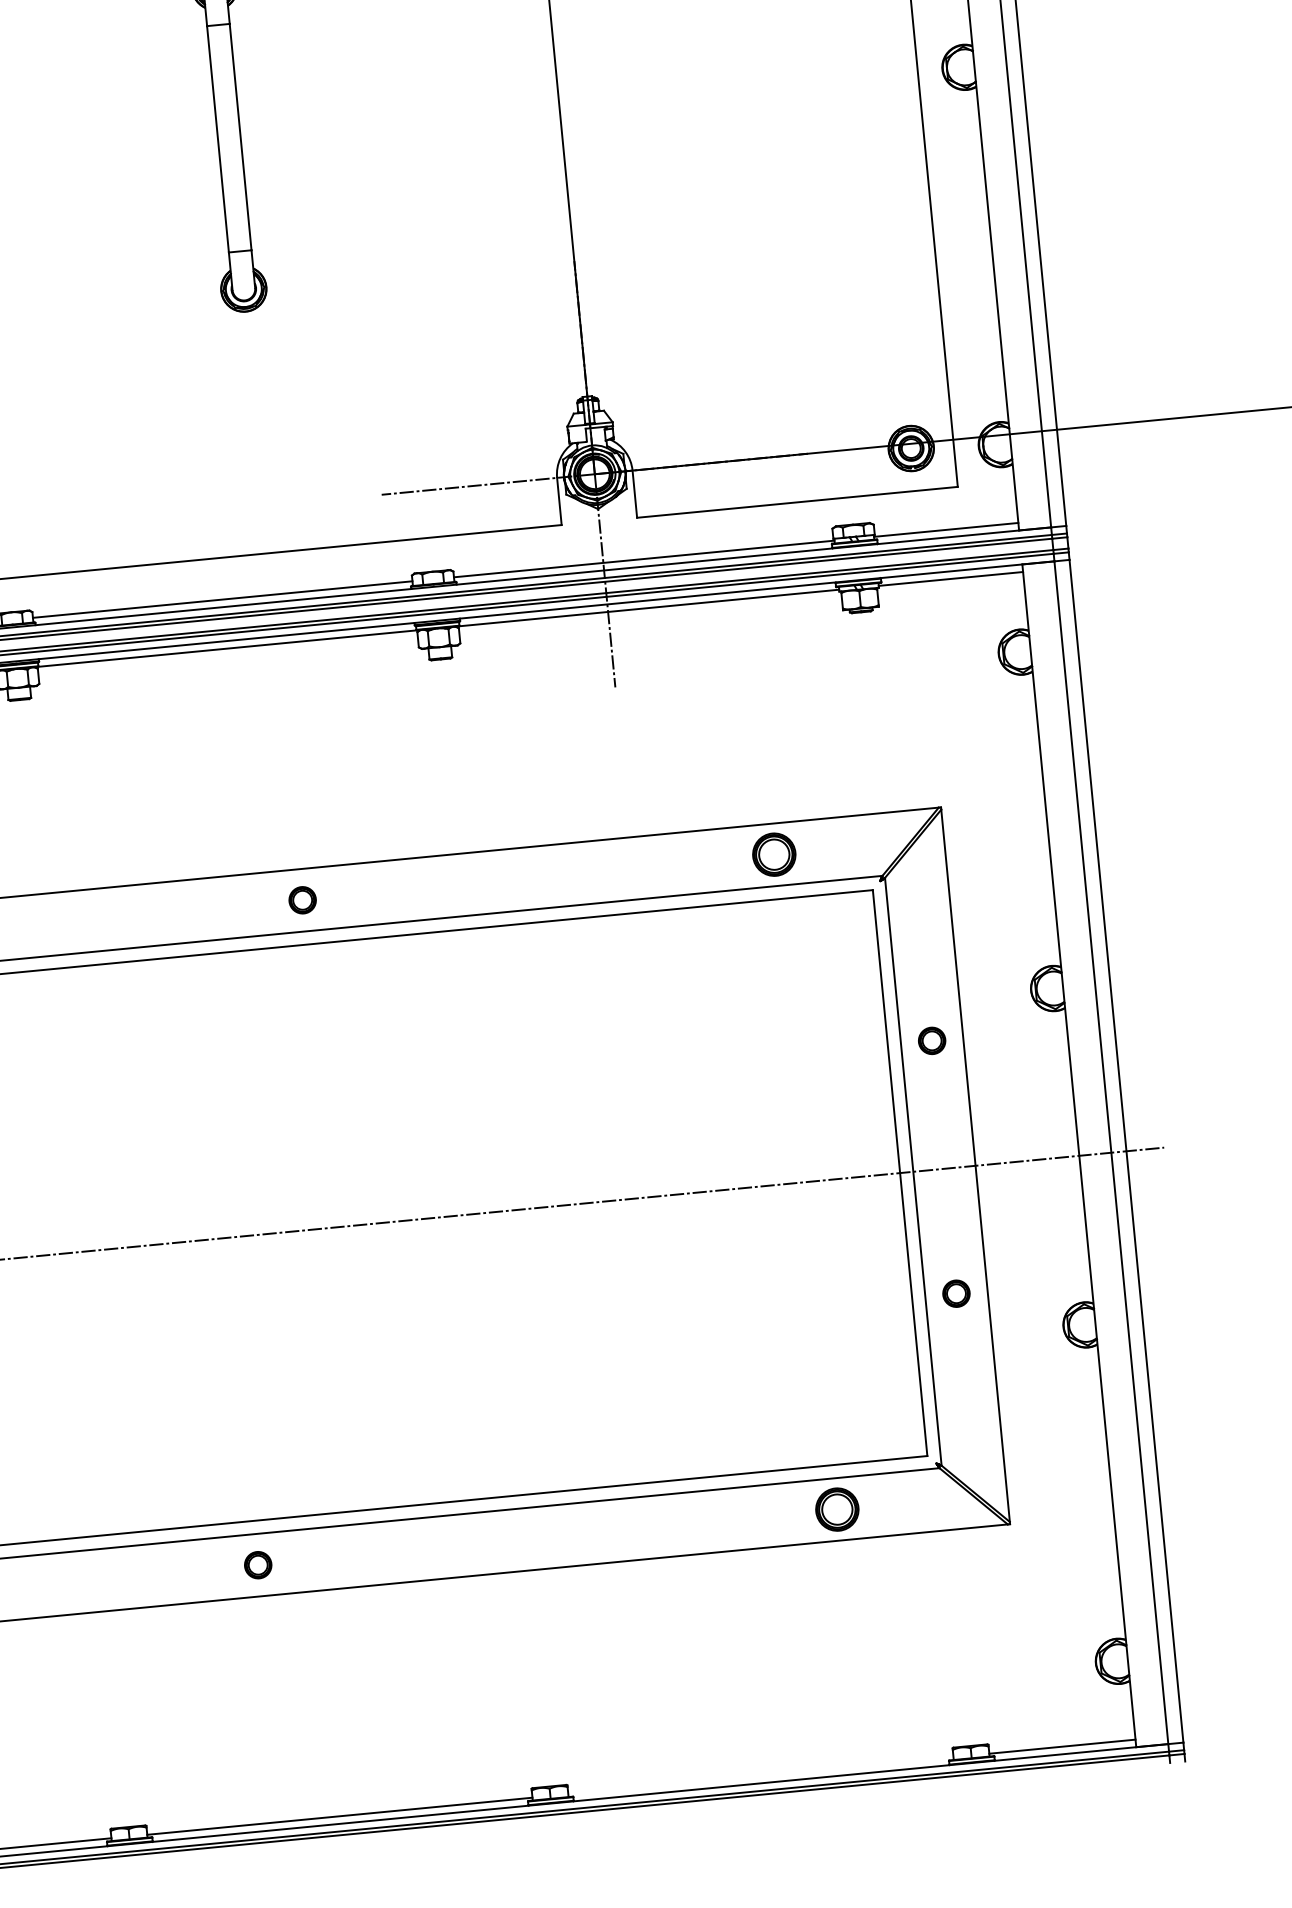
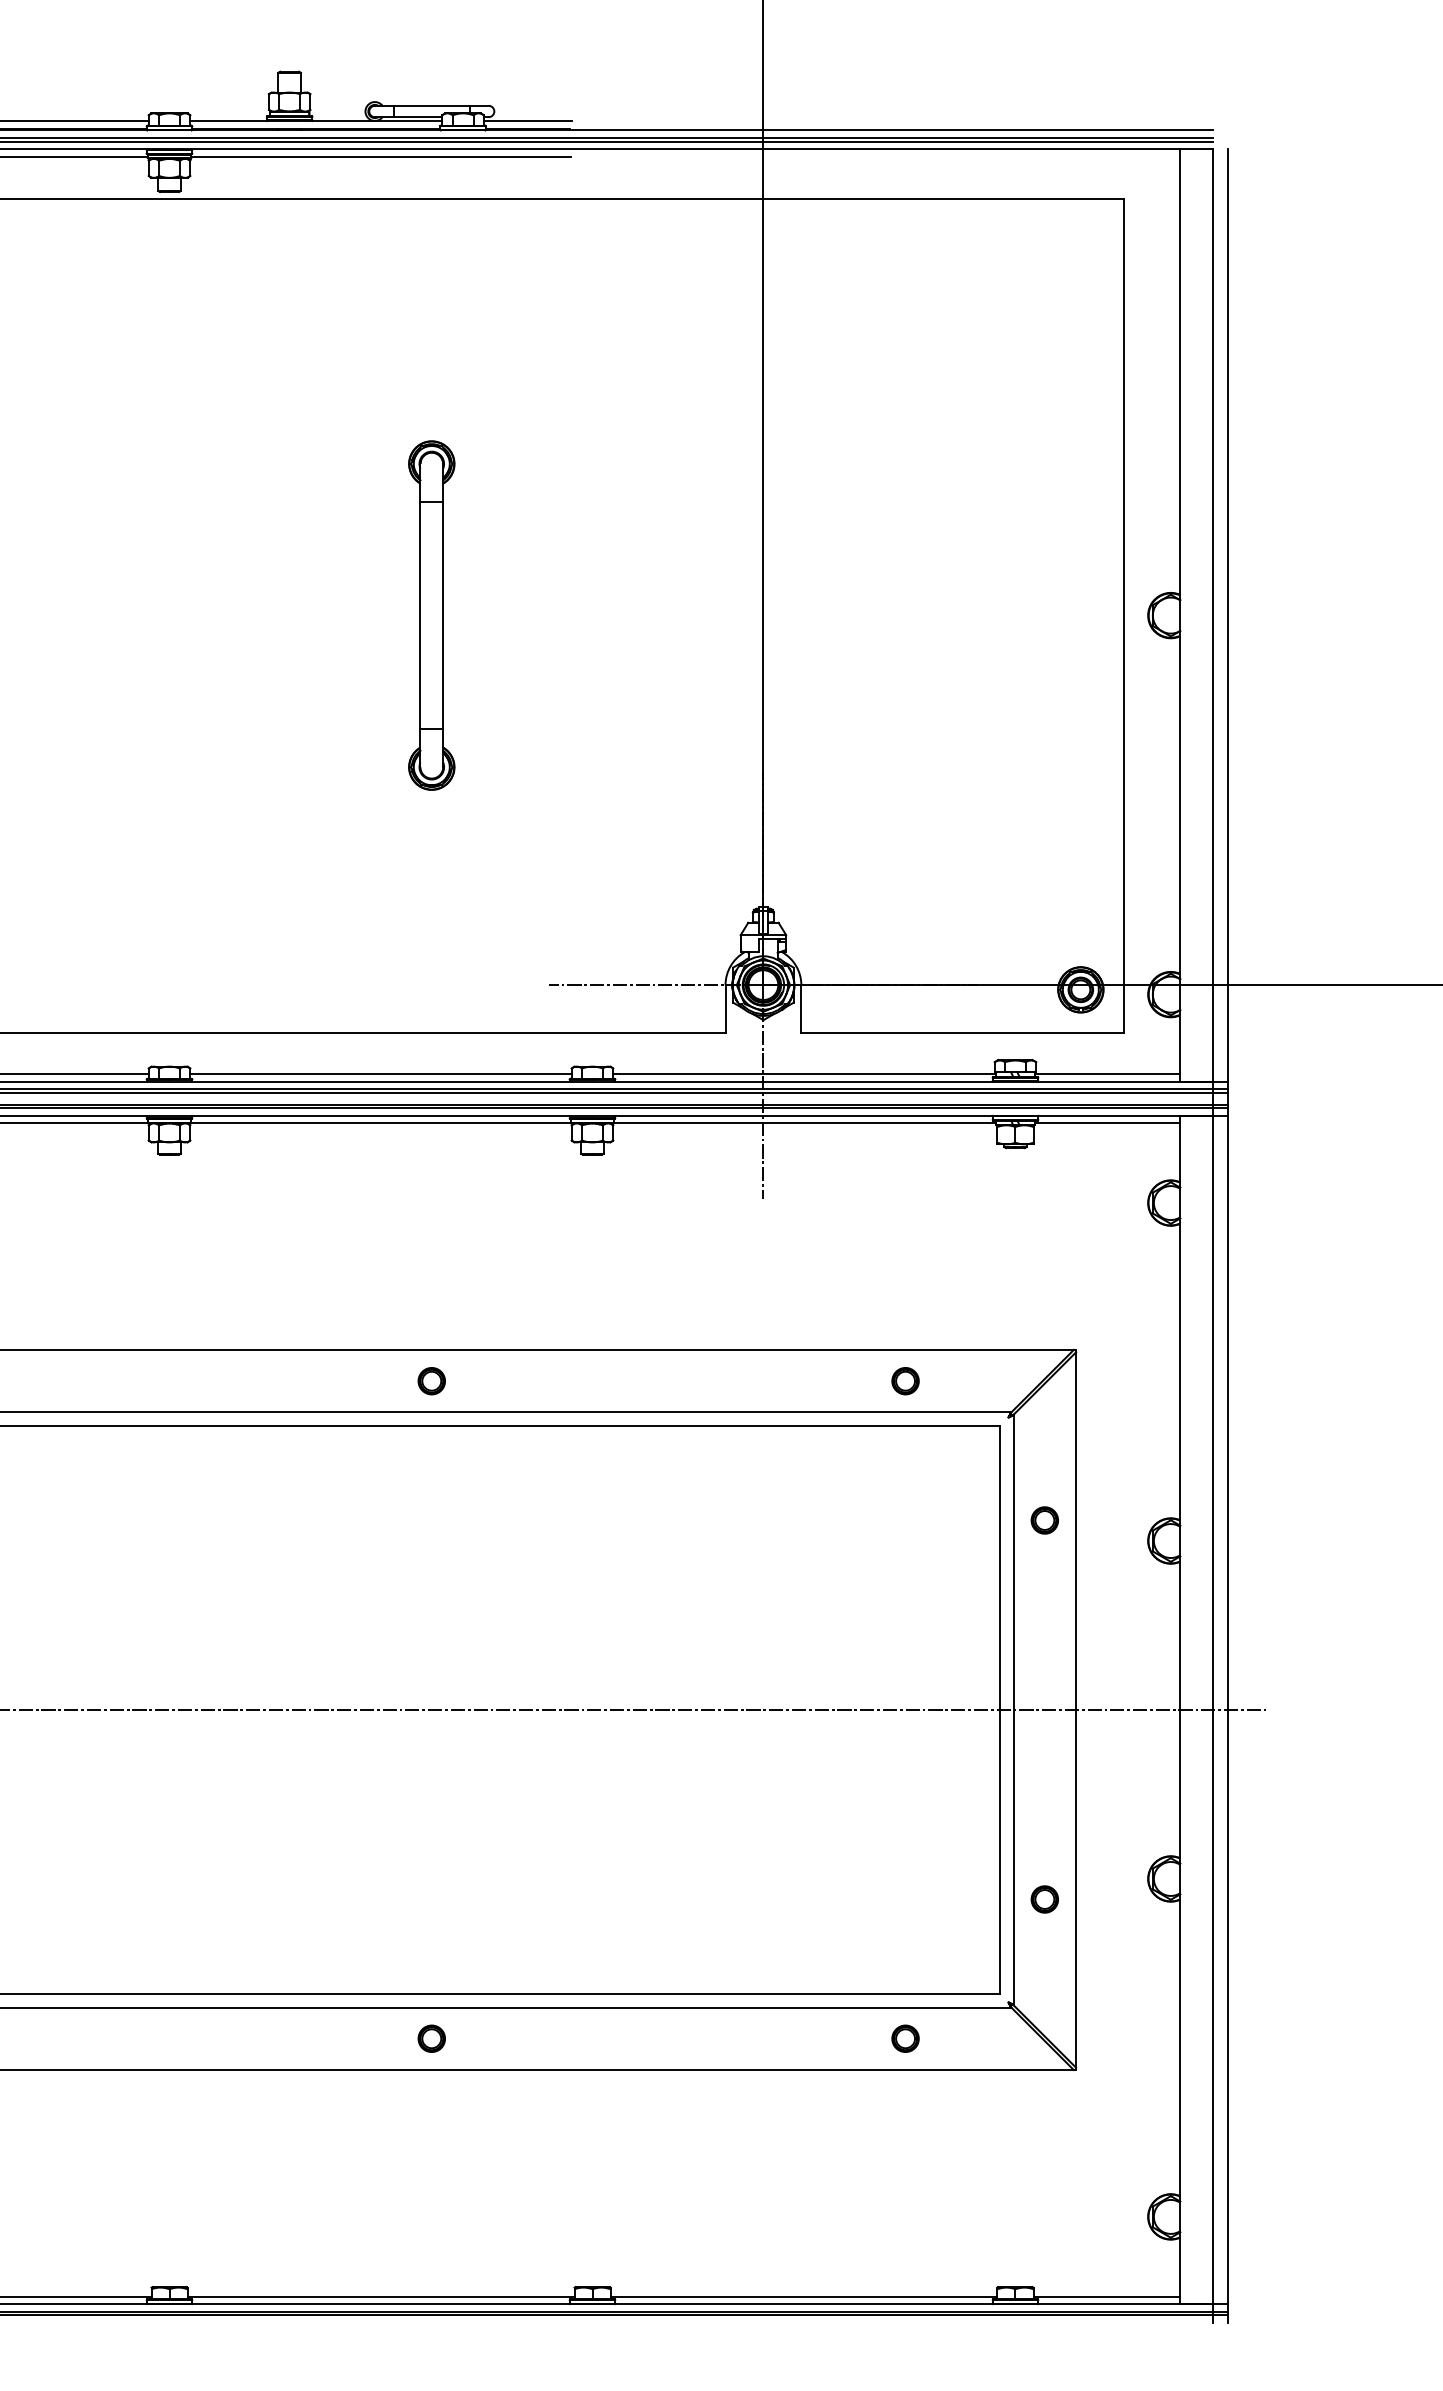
part: (774, 855) -> (905, 1381), size x0.62
part: (931, 1040) -> (1044, 1520), moved
part: (956, 1293) -> (1044, 1899), moved
part: (837, 1509) -> (905, 2038), size x0.62
part: (257, 1564) -> (431, 2038), moved
line: (760, 1775) -> (803, 2296), added

